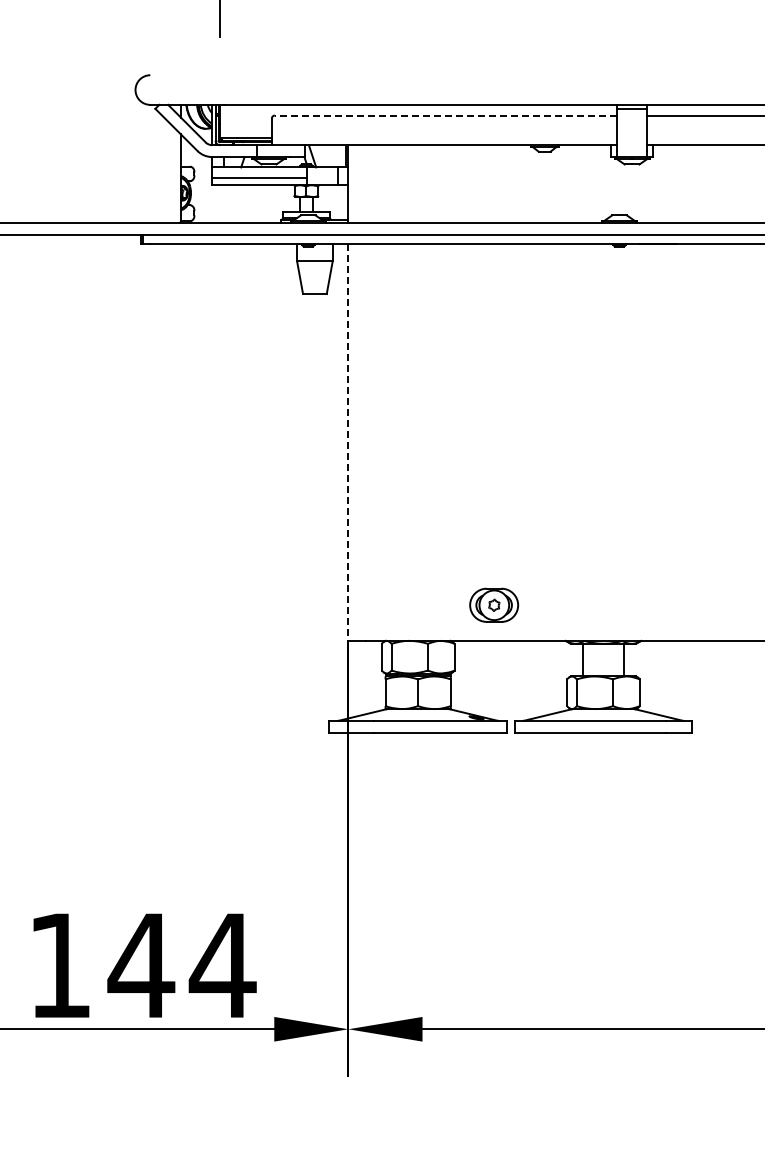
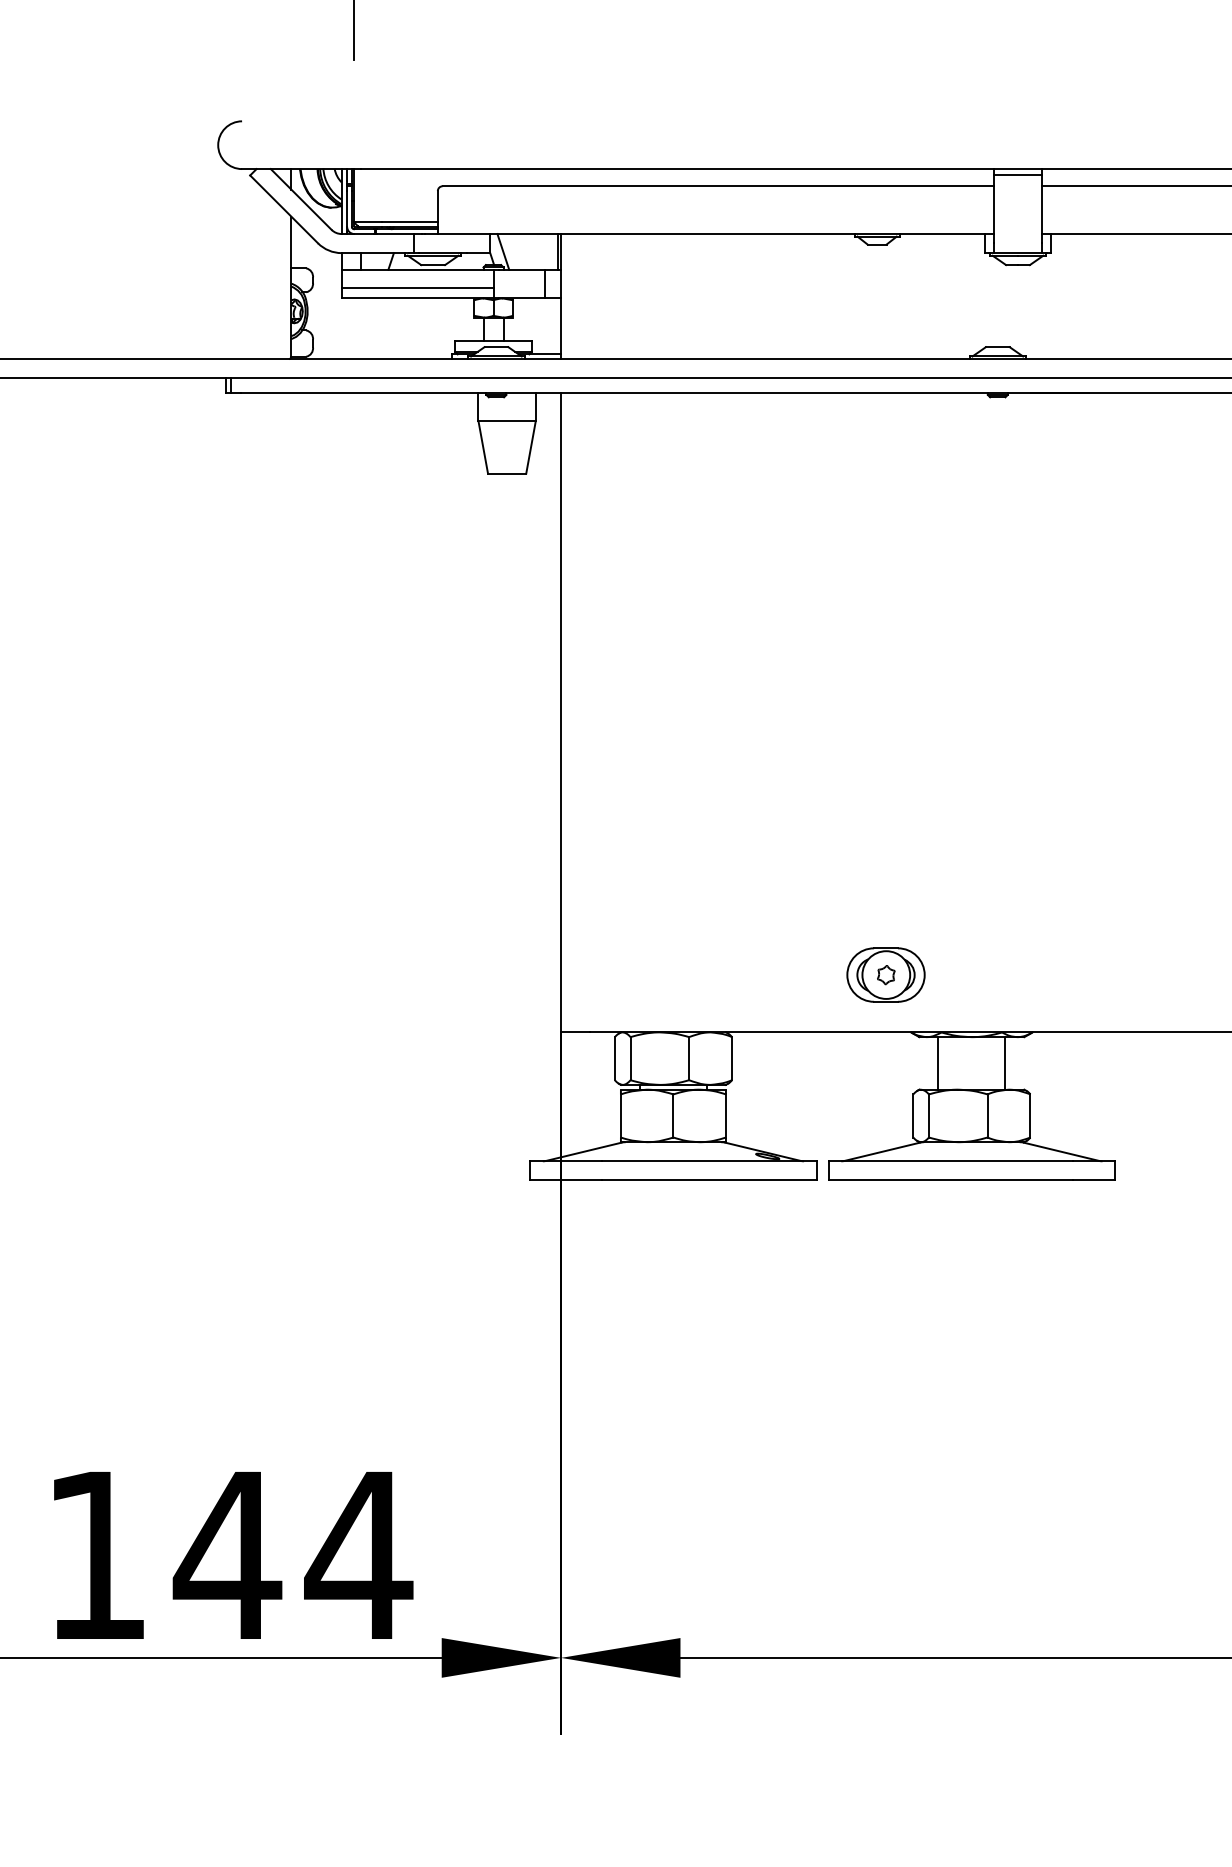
line: (445, 115) -> (717, 186), dashed -> solid
line: (348, 442) -> (561, 712), dashed -> solid
part: (494, 604) -> (886, 973), moved

